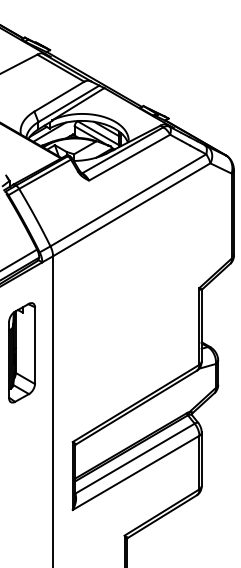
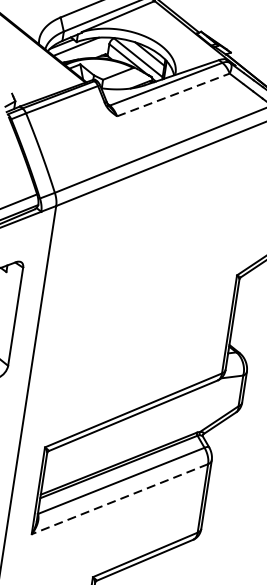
line: (129, 157) -> (173, 94), solid -> dashed
line: (135, 473) -> (119, 499), solid -> dashed

